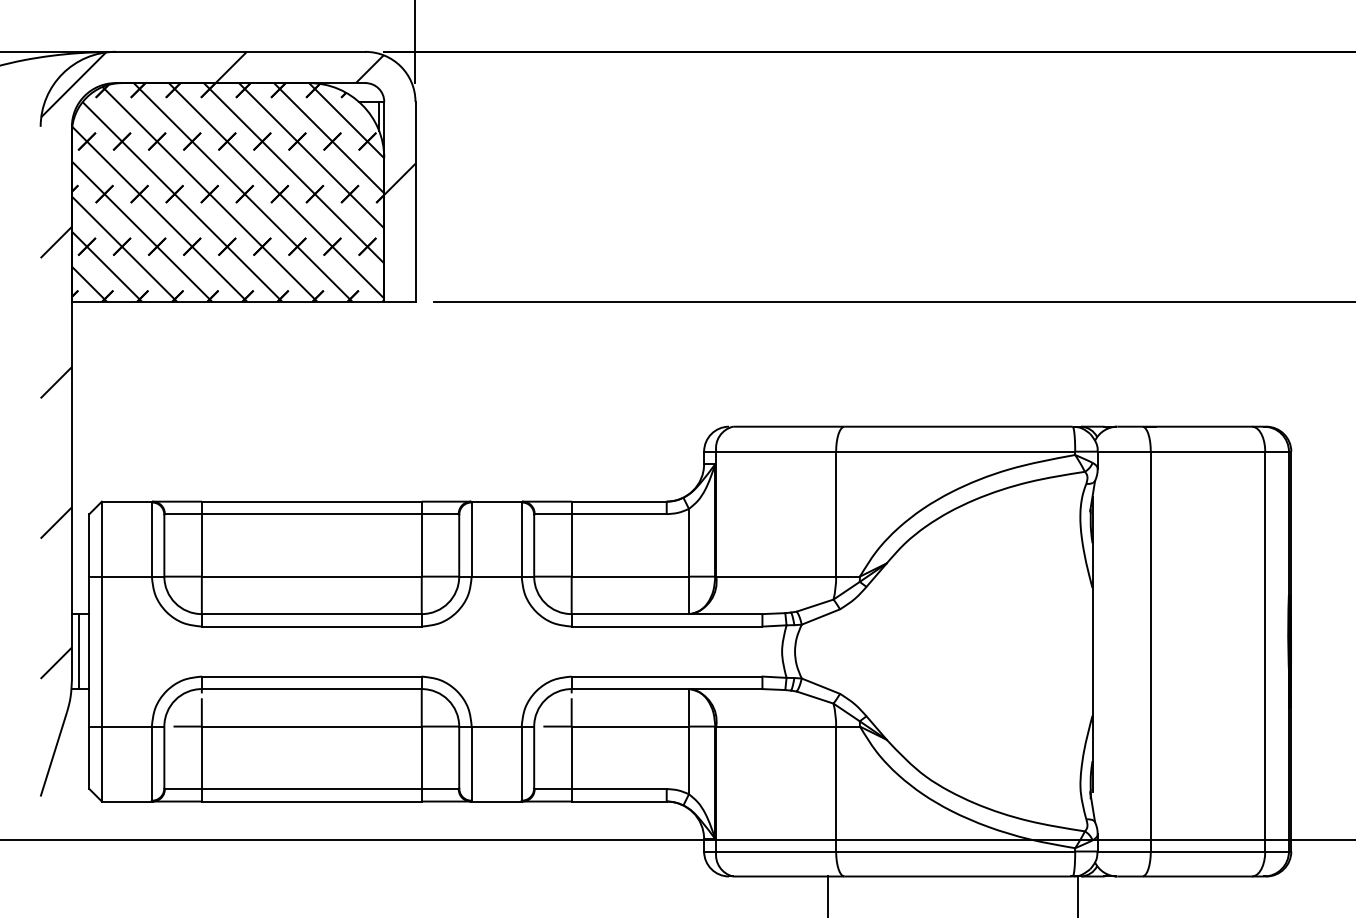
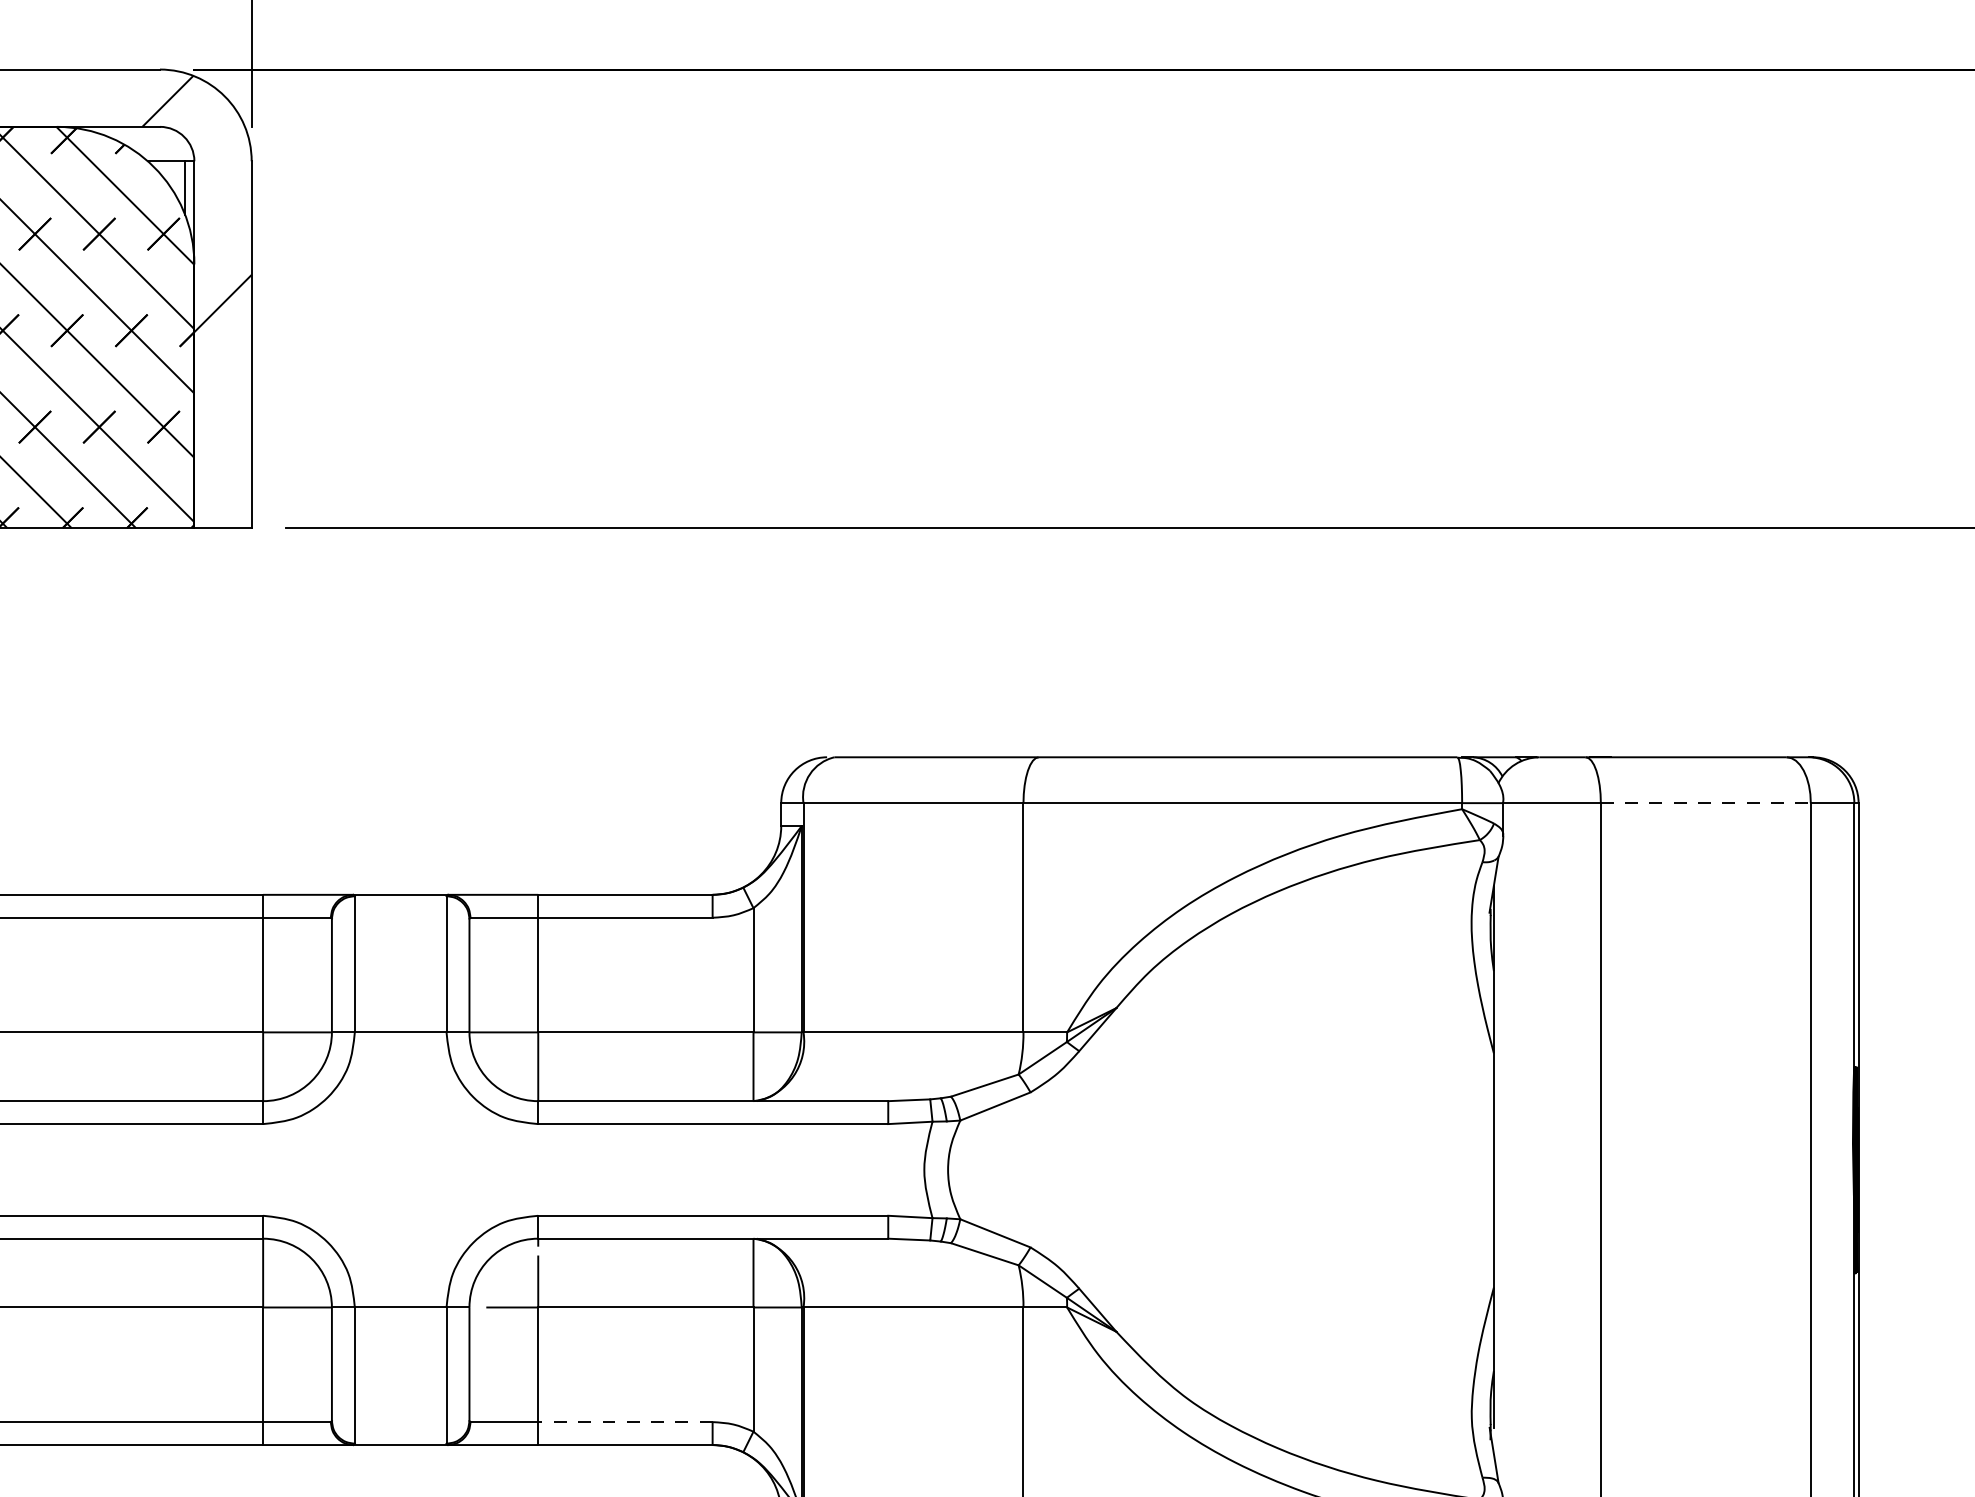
line: (1208, 451) -> (1706, 802), solid -> dashed
line: (619, 789) -> (625, 1422), solid -> dashed

